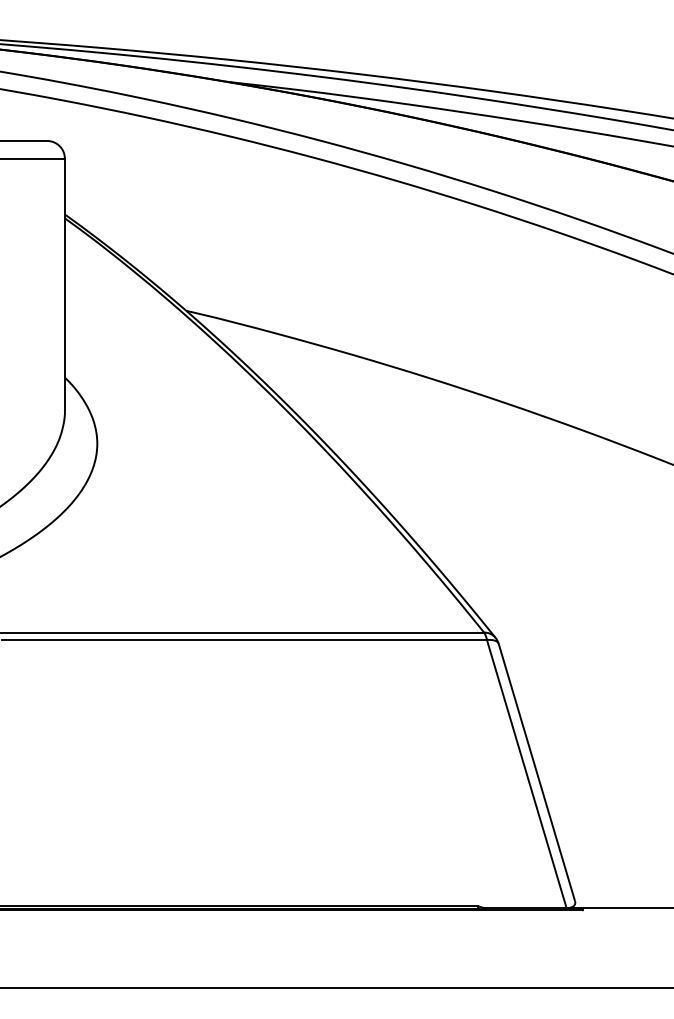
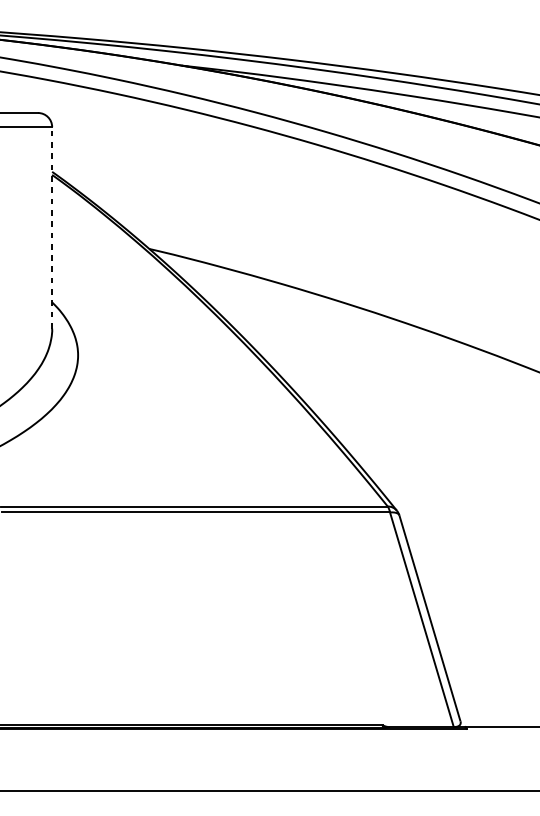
line: (64, 284) -> (51, 227), solid -> dashed

